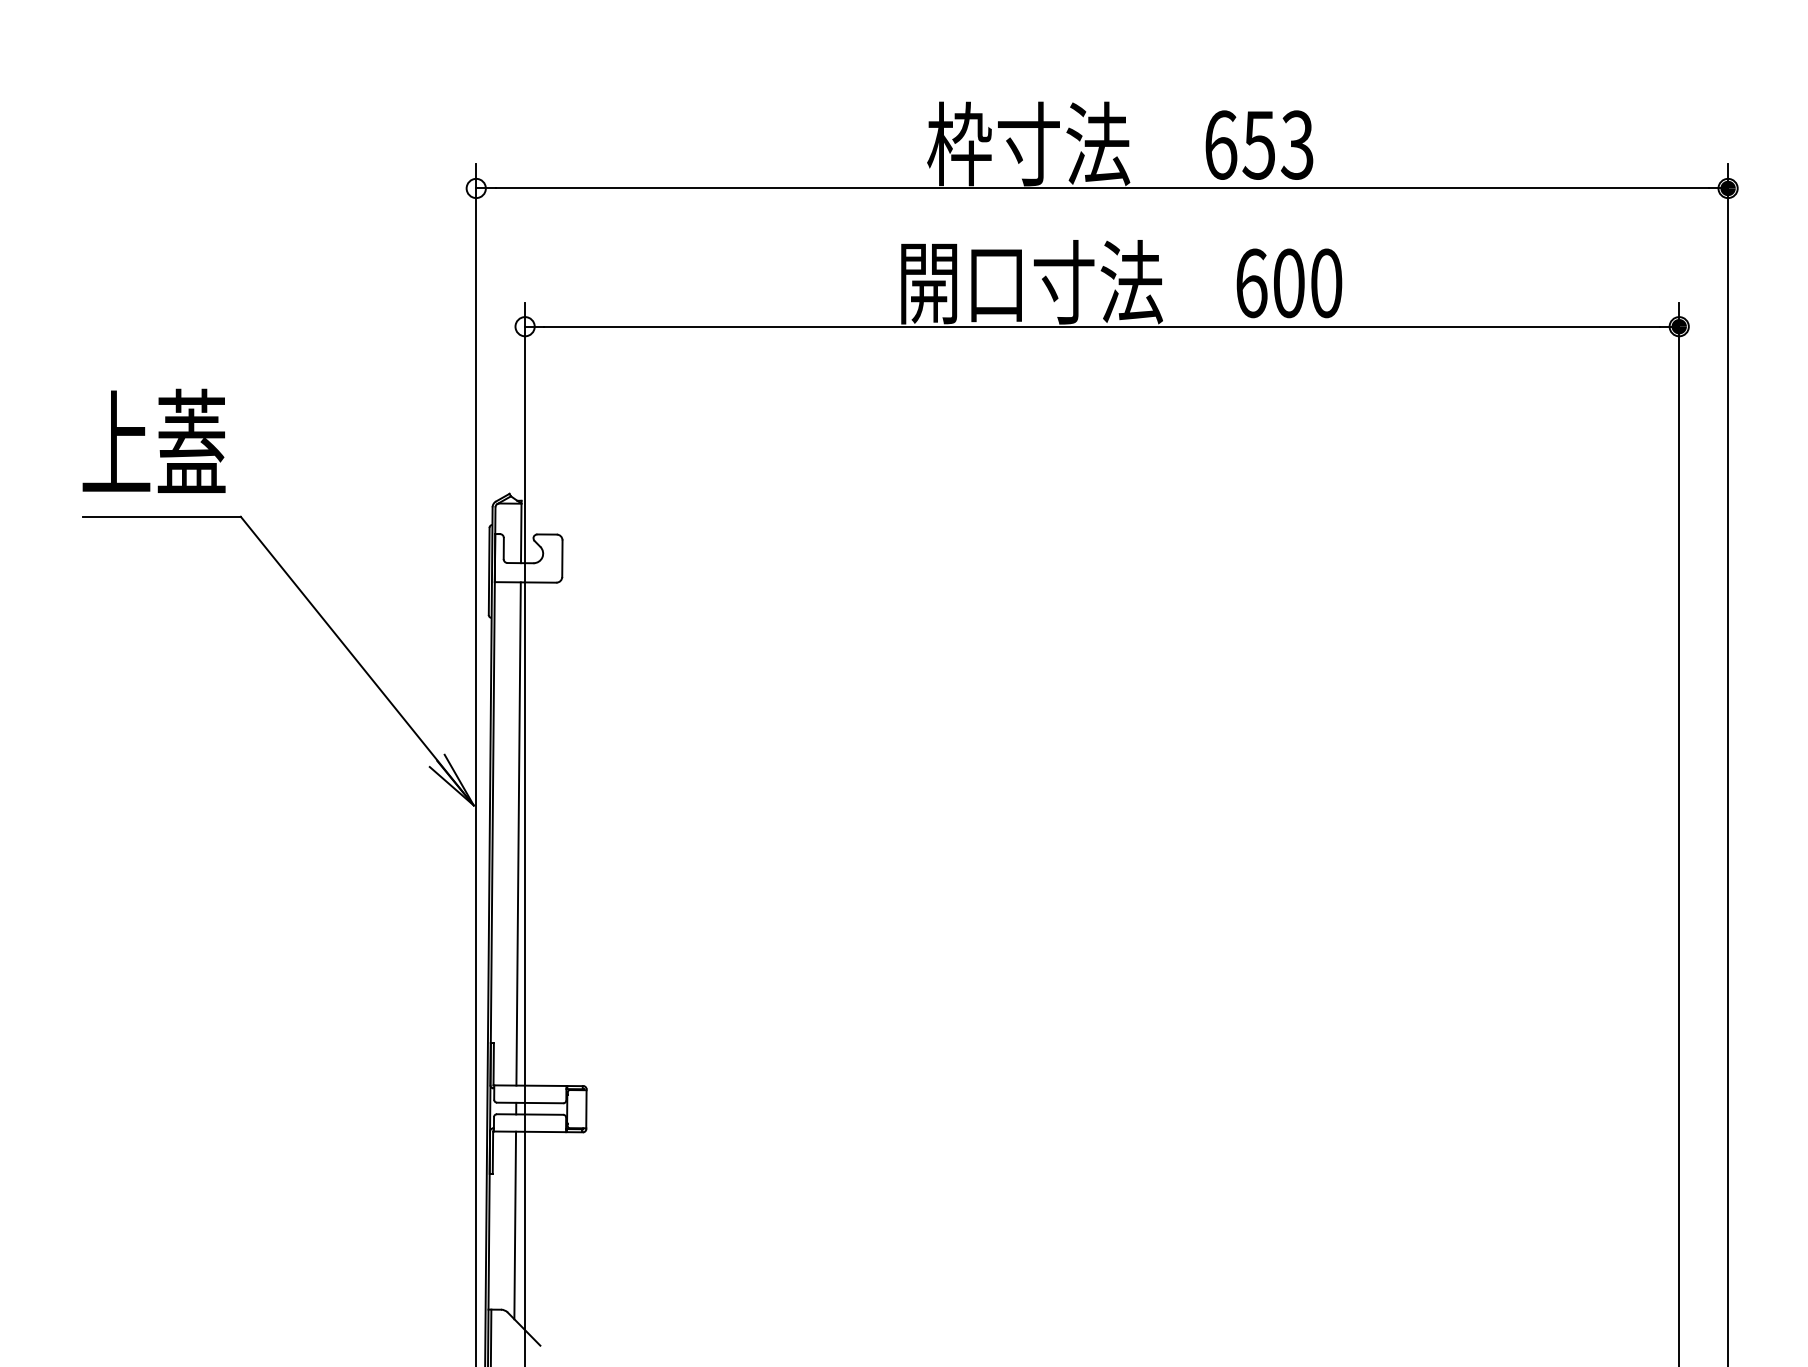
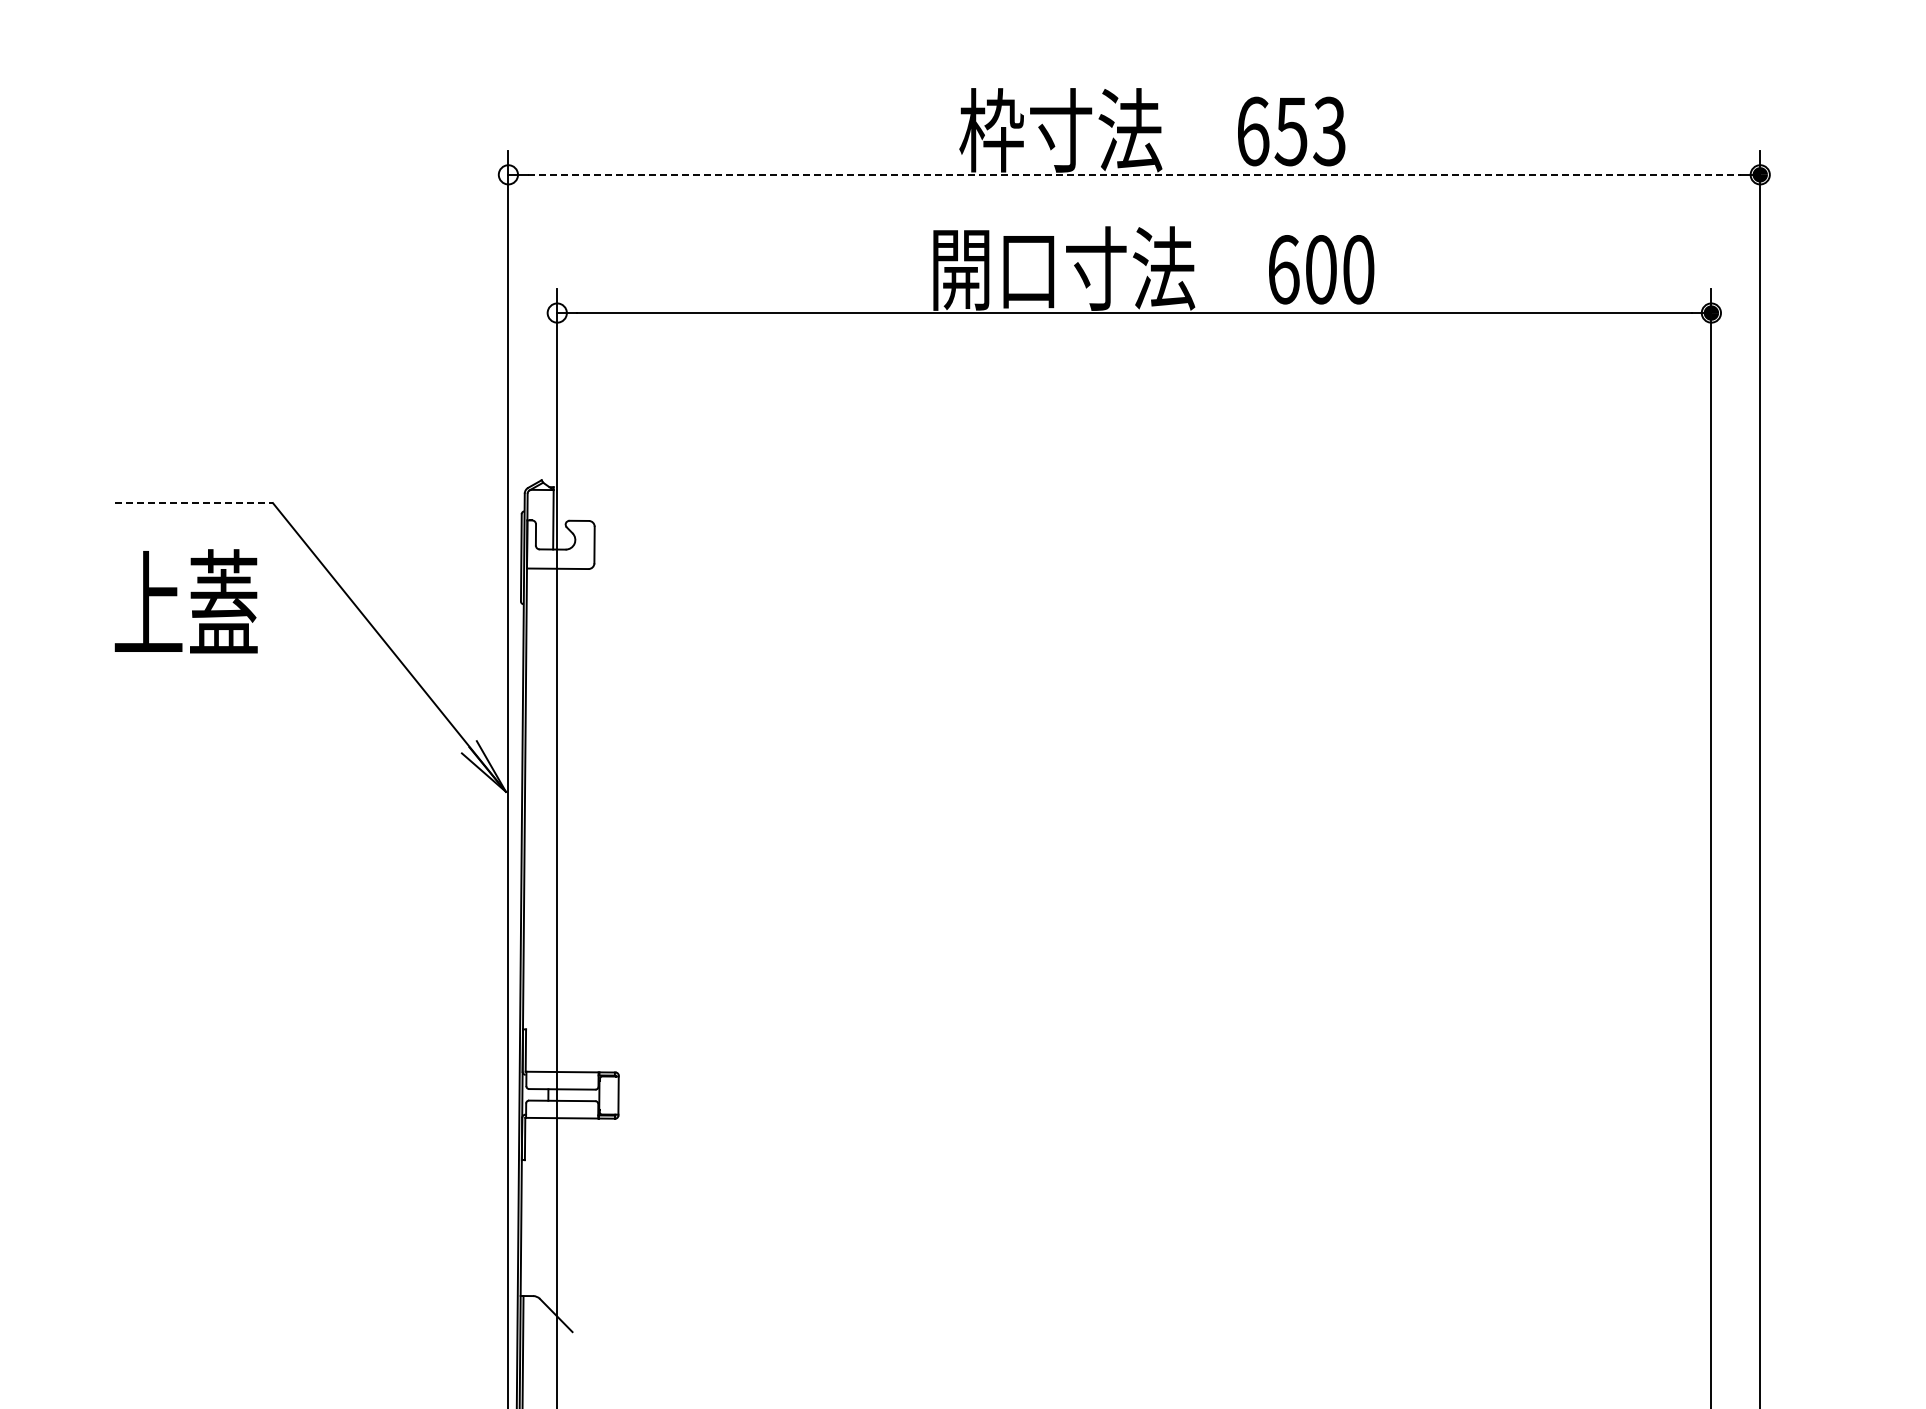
line: (1102, 188) -> (1134, 174), solid -> dashed
text: (153, 441) -> (185, 601), moved
line: (162, 517) -> (194, 503), solid -> dashed
line: (518, 833) -> (550, 819), removed
line: (515, 1225) -> (547, 1211), removed

